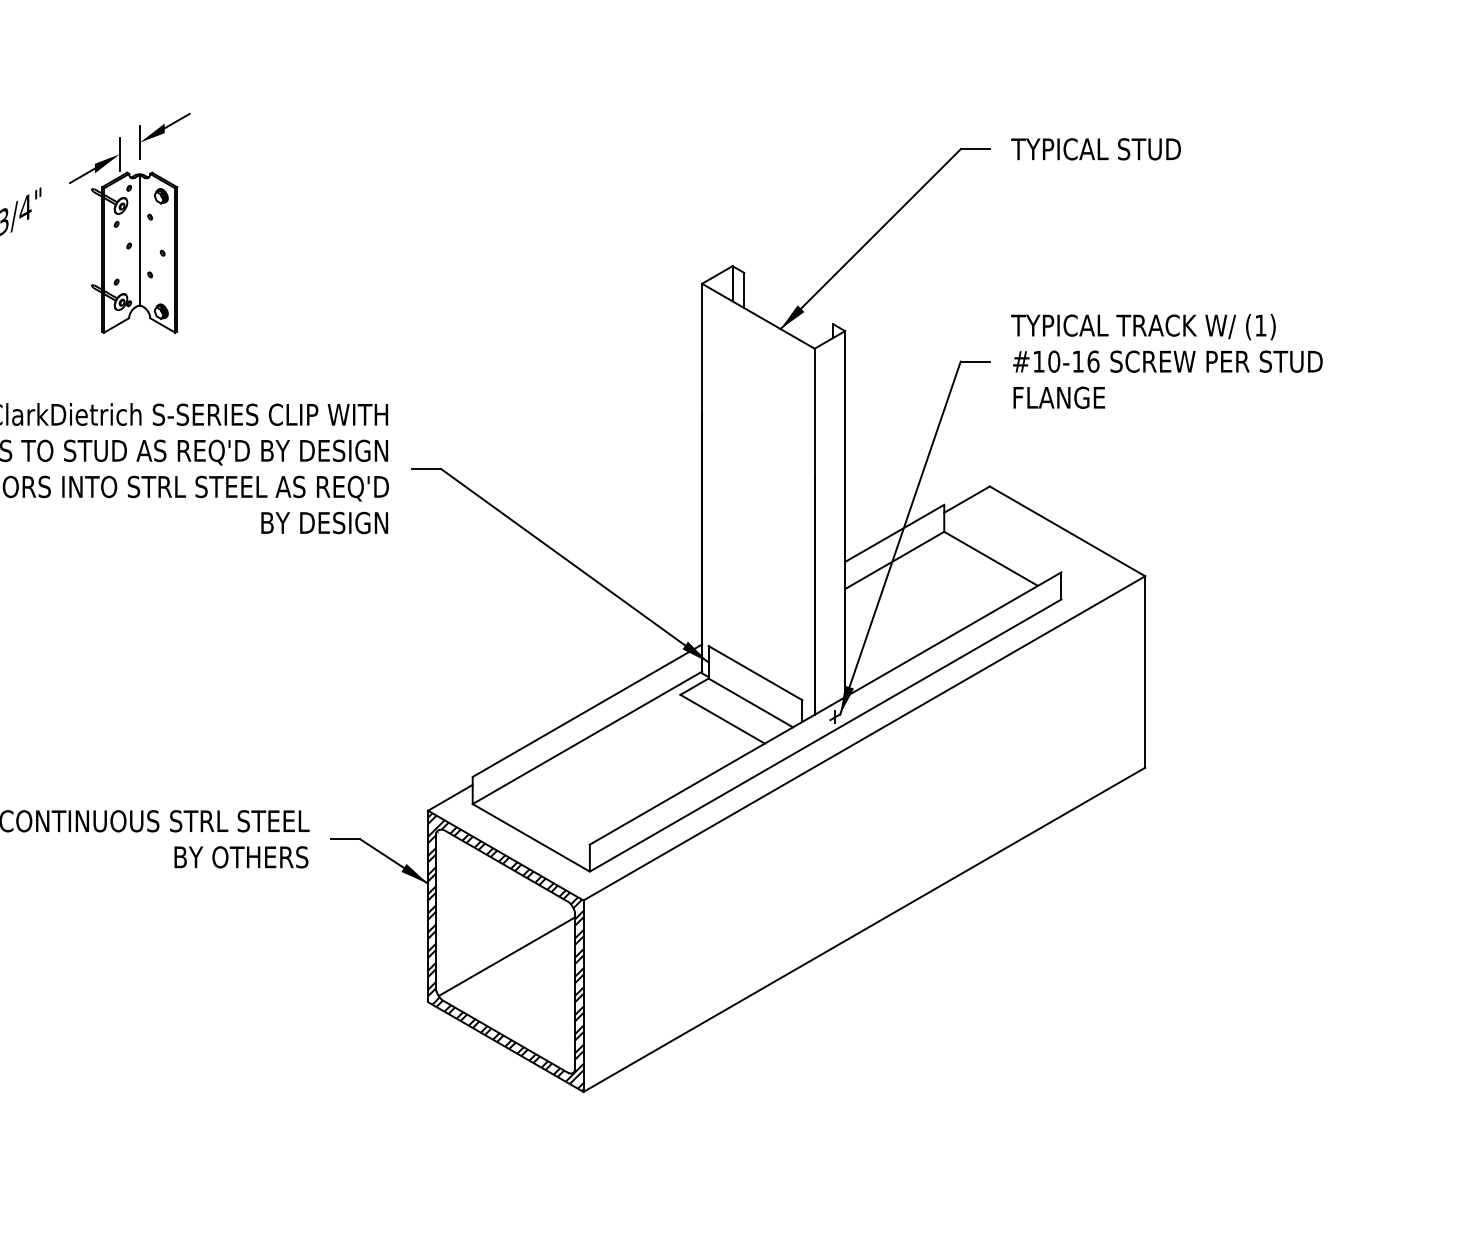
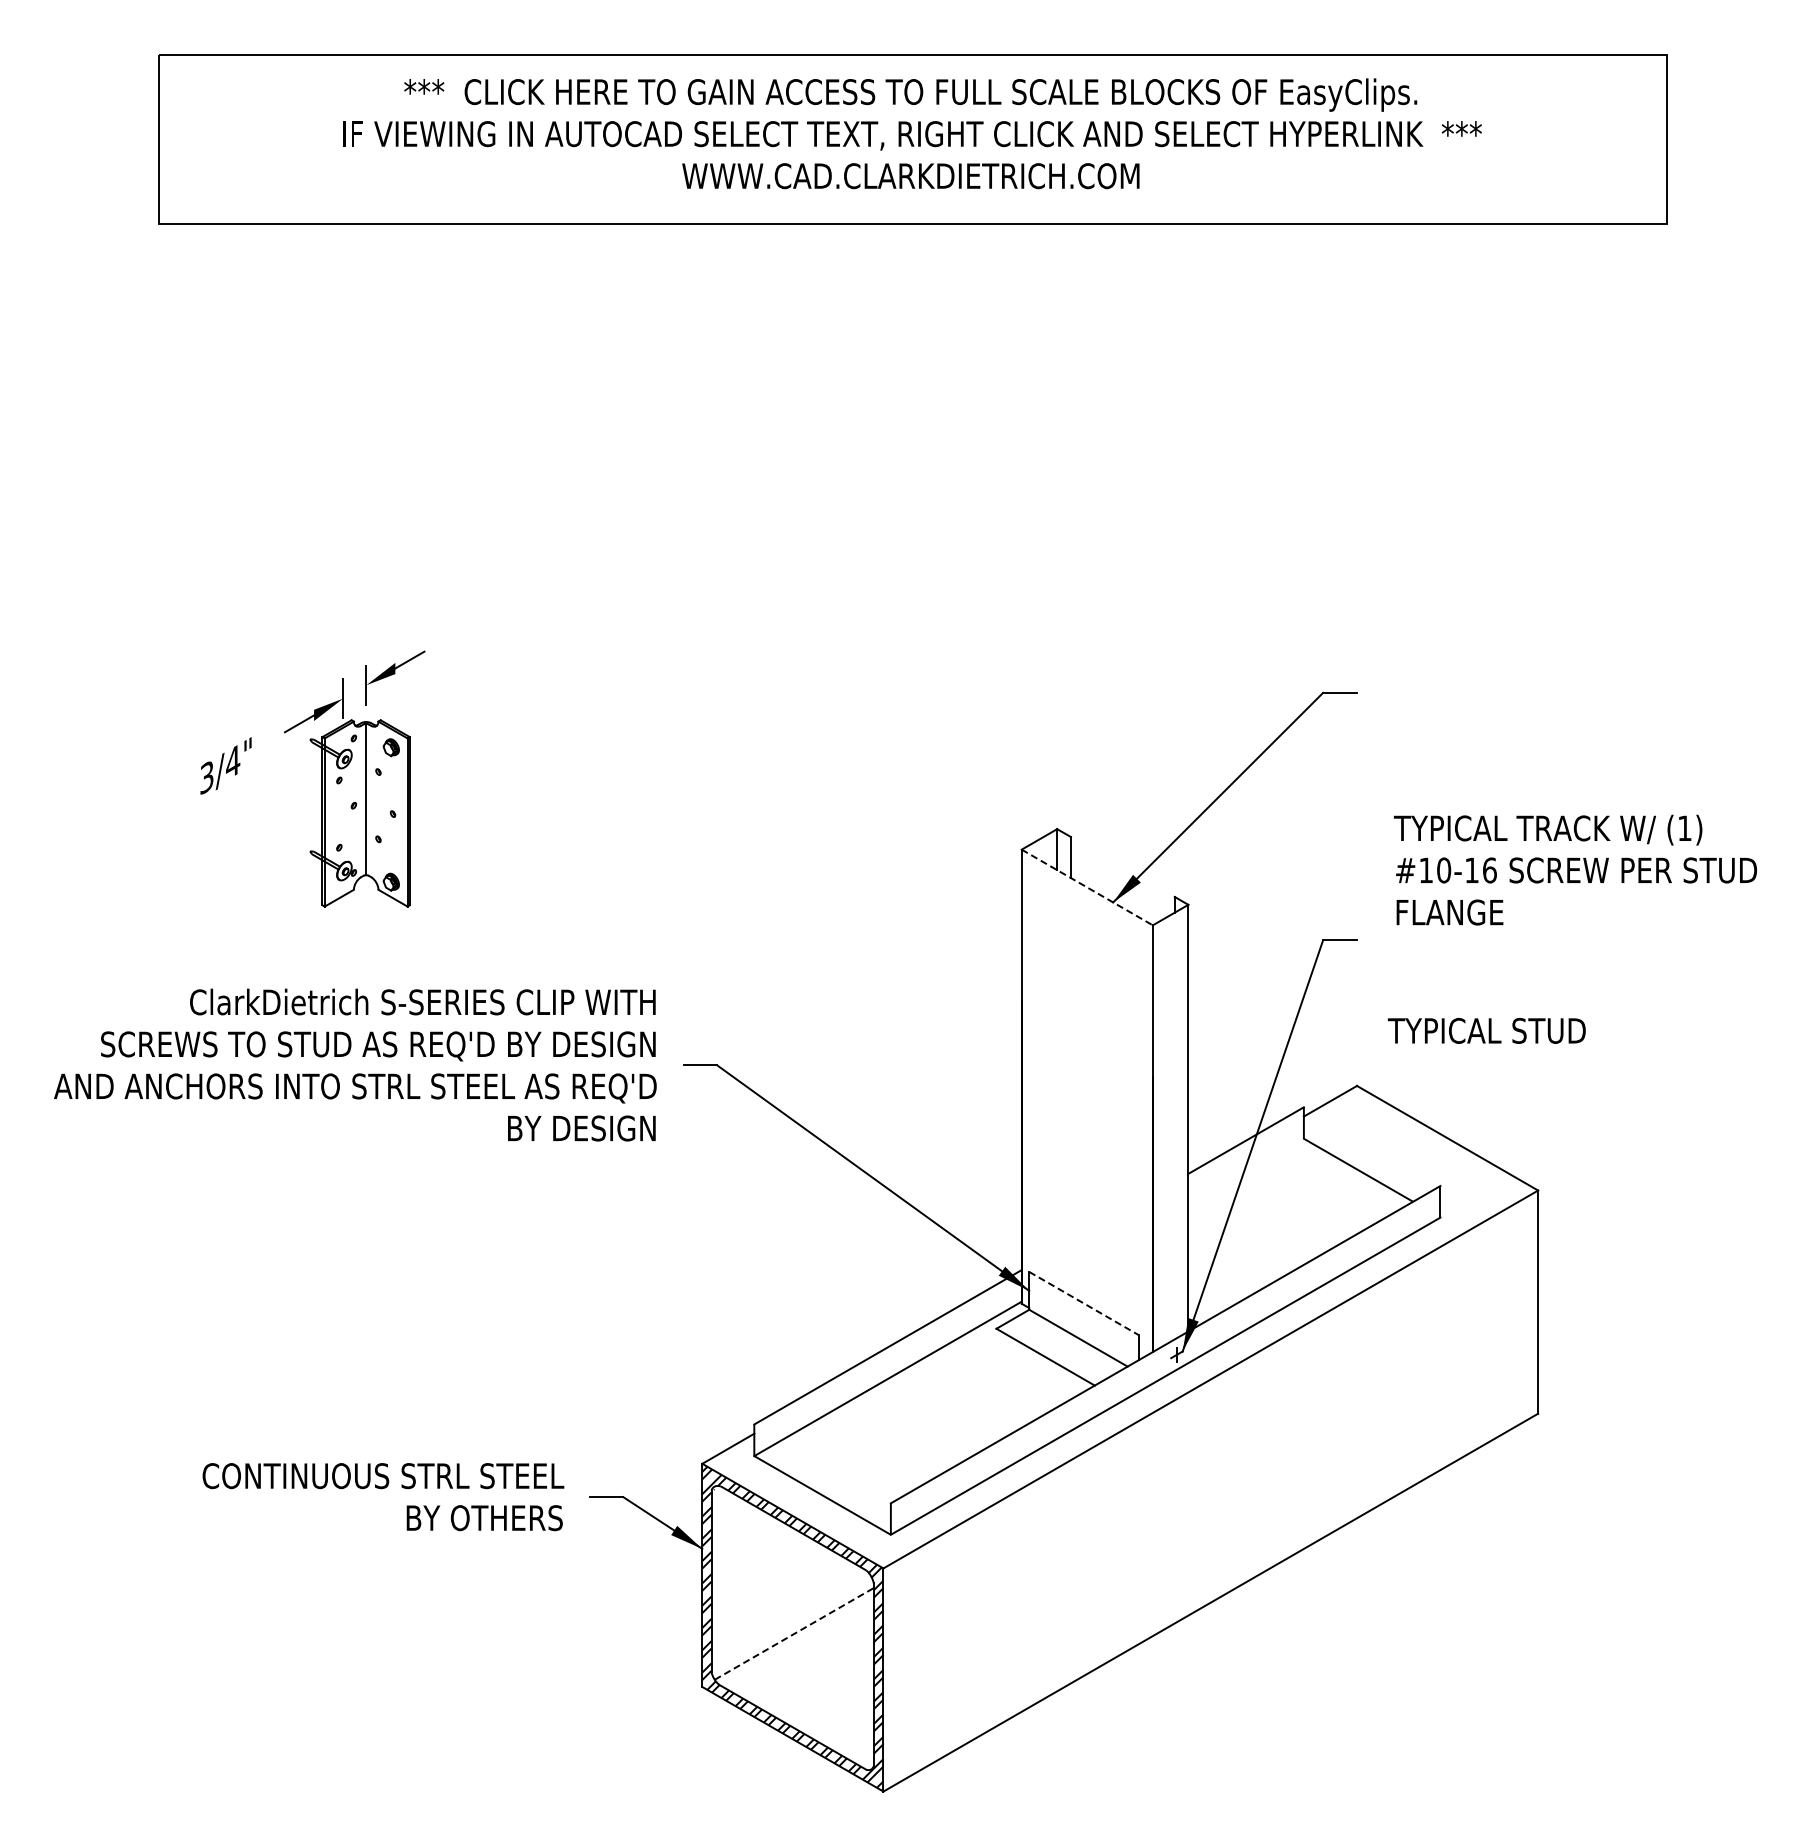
text: (1095, 148) -> (1486, 1030), moved
line: (758, 316) -> (1087, 887), solid -> dashed
text: (1166, 360) -> (1574, 869), moved
line: (894, 559) -> (1245, 1171), removed
line: (756, 673) -> (1084, 1303), solid -> dashed
line: (507, 956) -> (794, 1633), solid -> dashed

